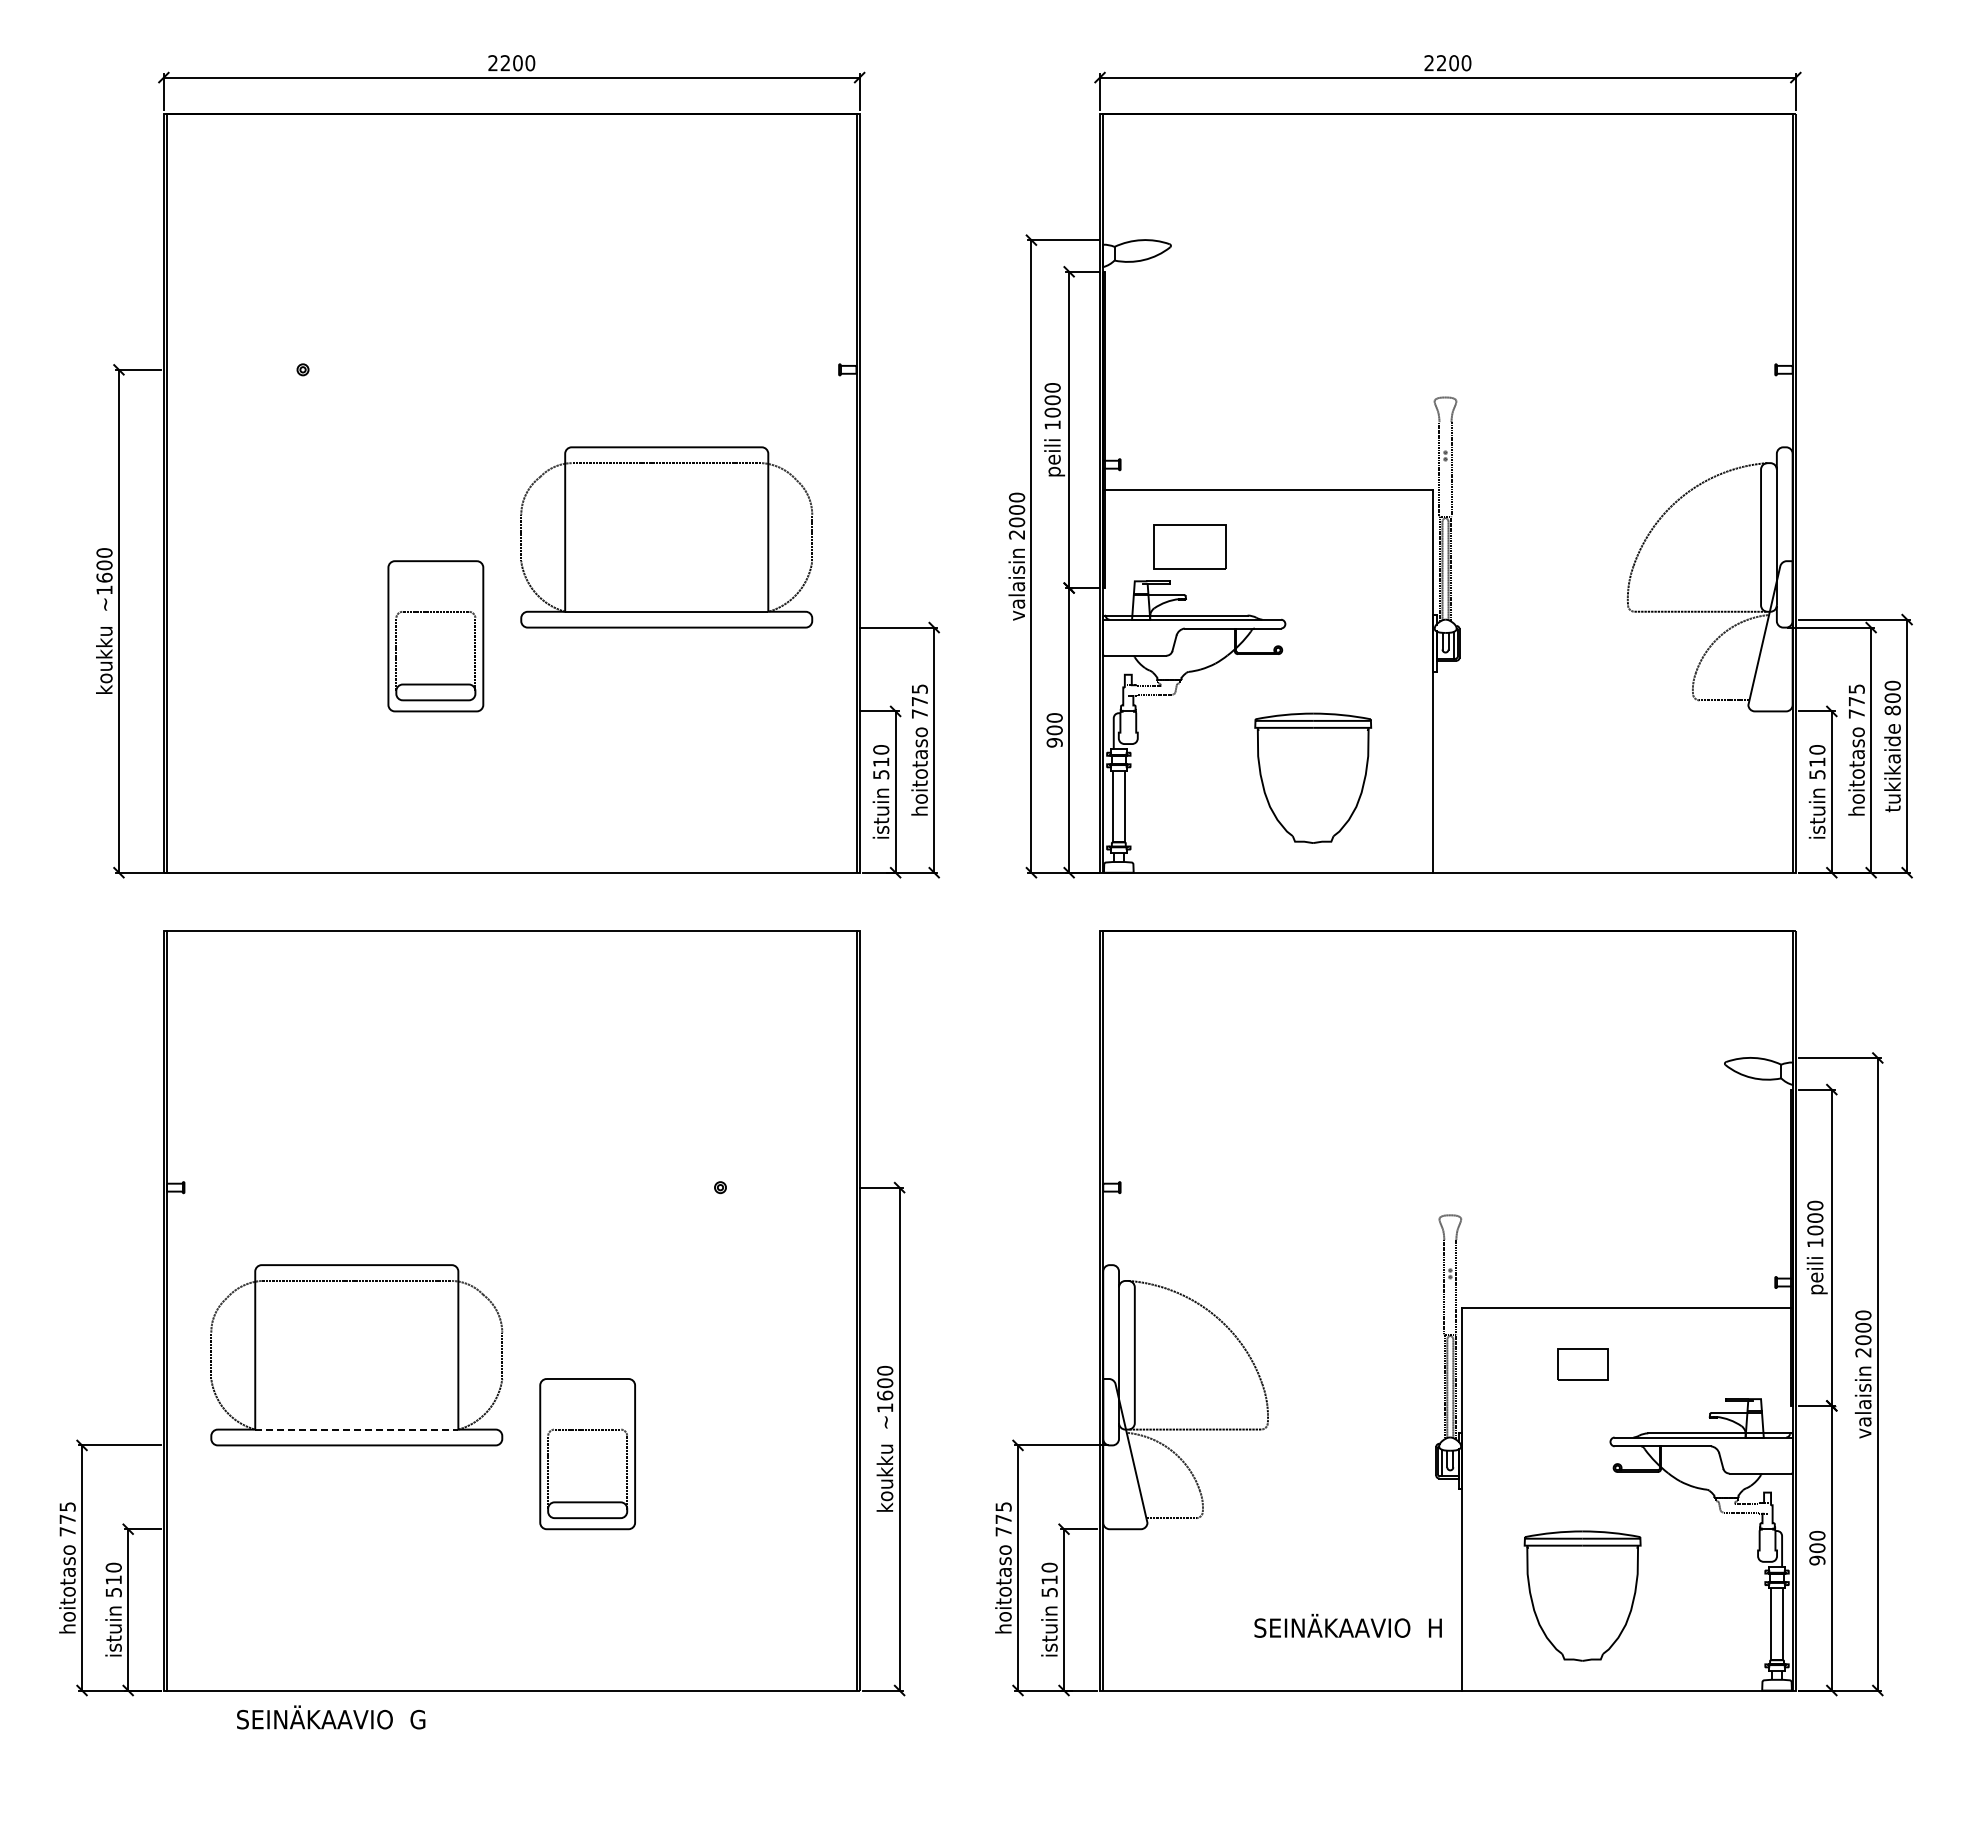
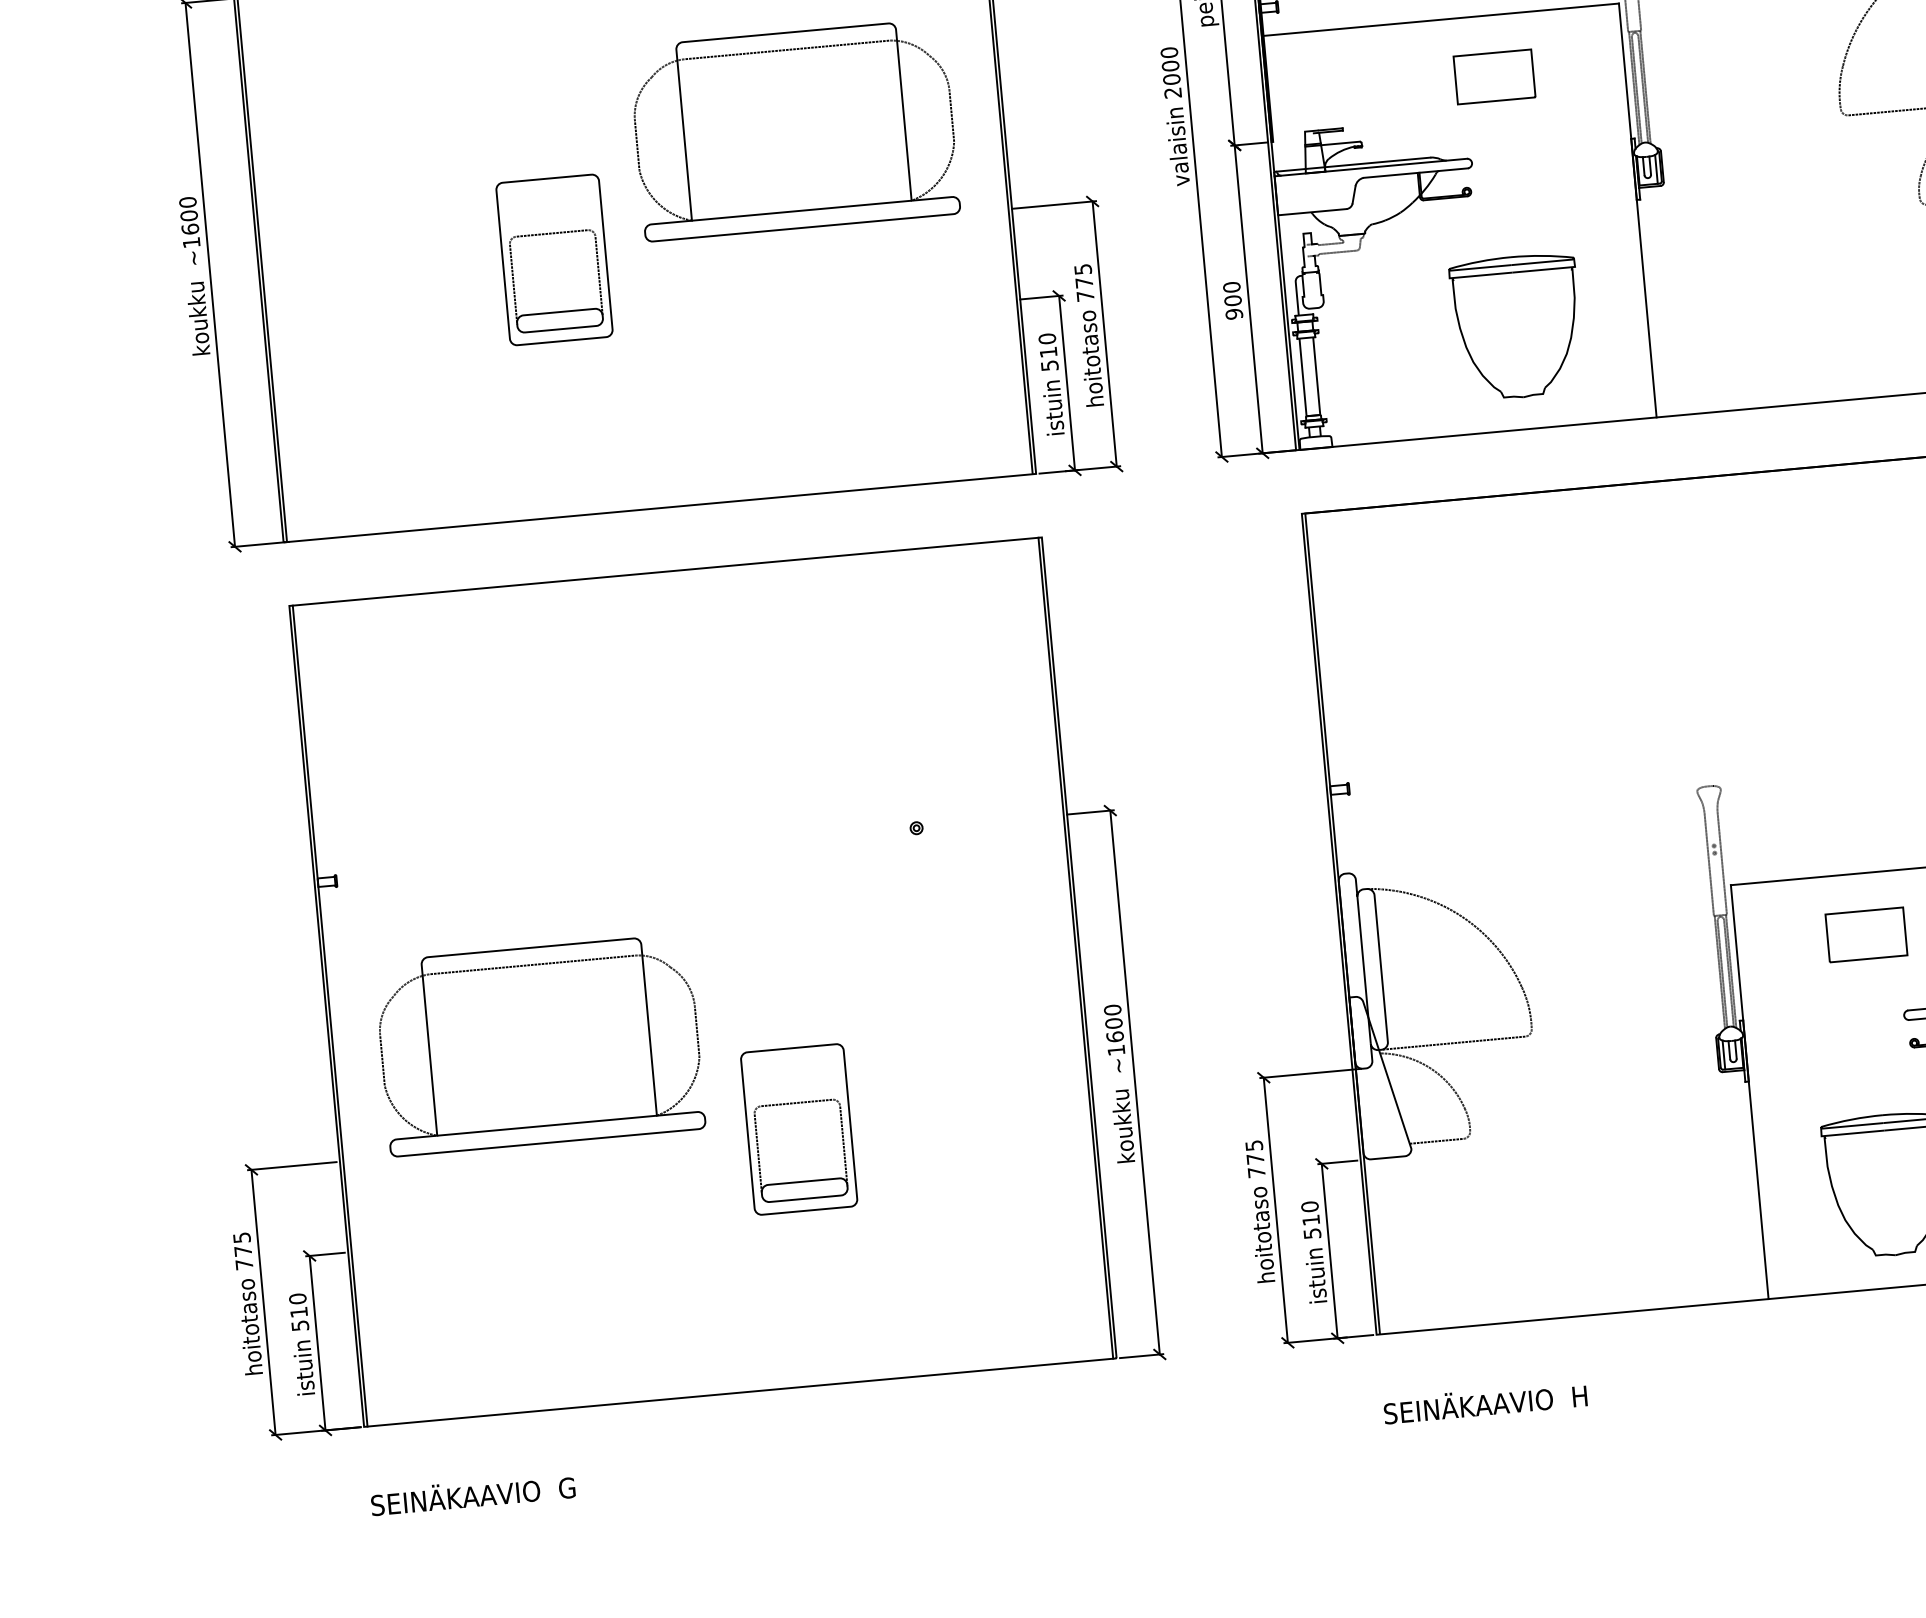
part: (1189, 546) -> (1493, 76), moved
part: (1582, 1364) -> (1866, 934), size x1.43
line: (356, 1429) -> (546, 1125), dashed -> solid
text: (1347, 1625) -> (1484, 1402), moved
text: (331, 1717) -> (473, 1494), moved

